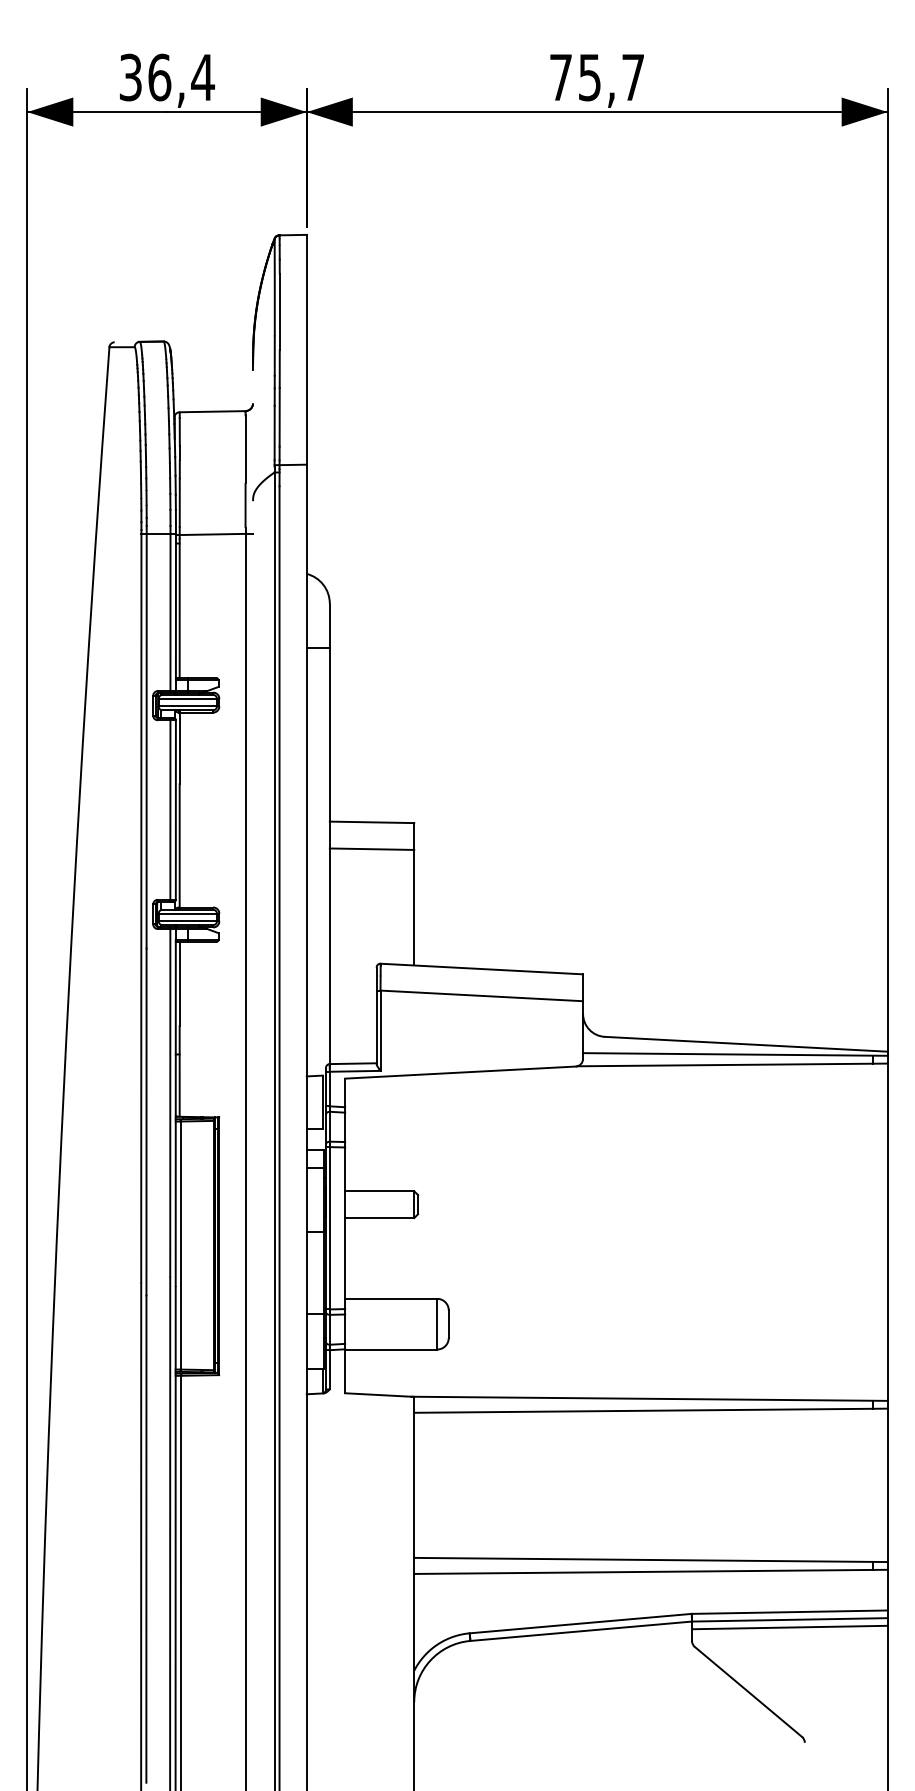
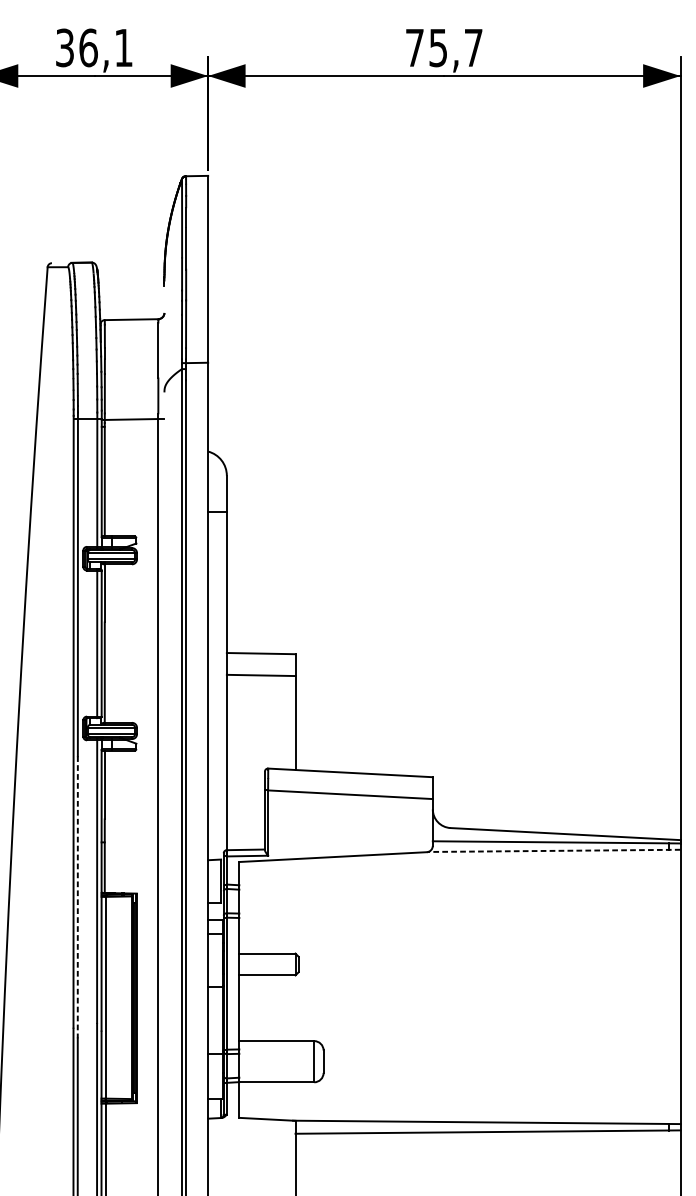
text: (202, 77) -> (123, 47), 36,4 -> 36,1
line: (732, 1064) -> (554, 850), solid -> dashed
line: (146, 1122) -> (77, 897), solid -> dashed

